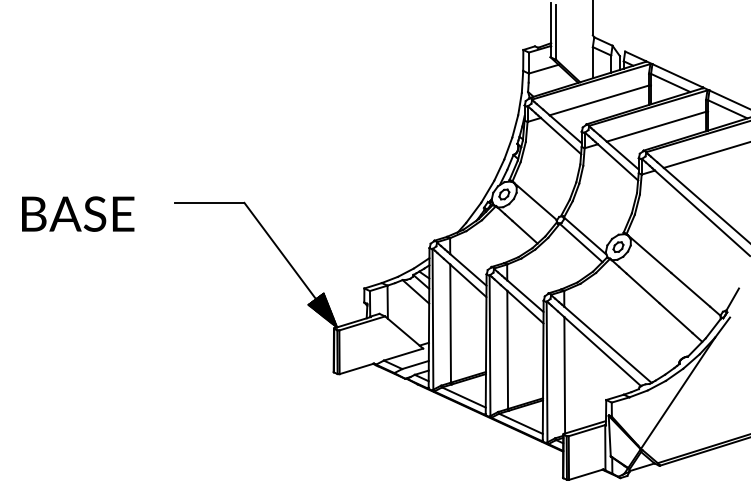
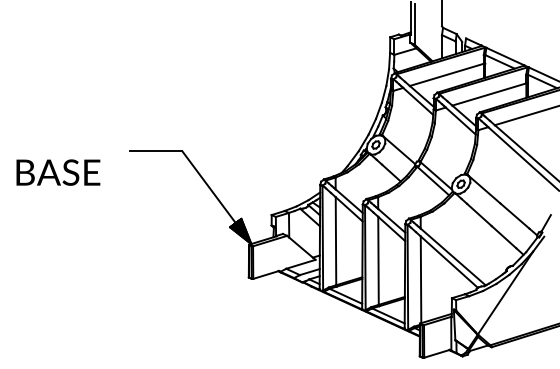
text: (78, 213) -> (58, 172), moved

